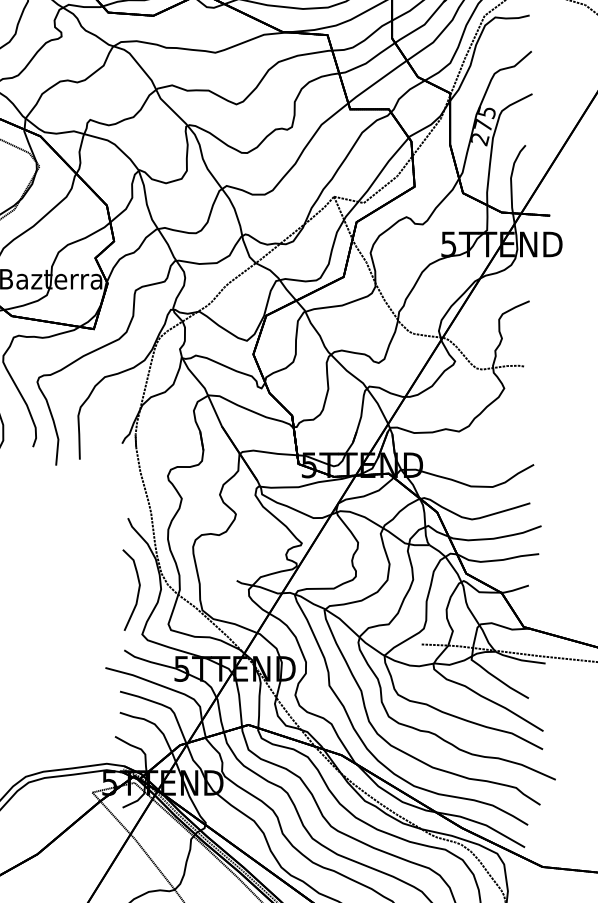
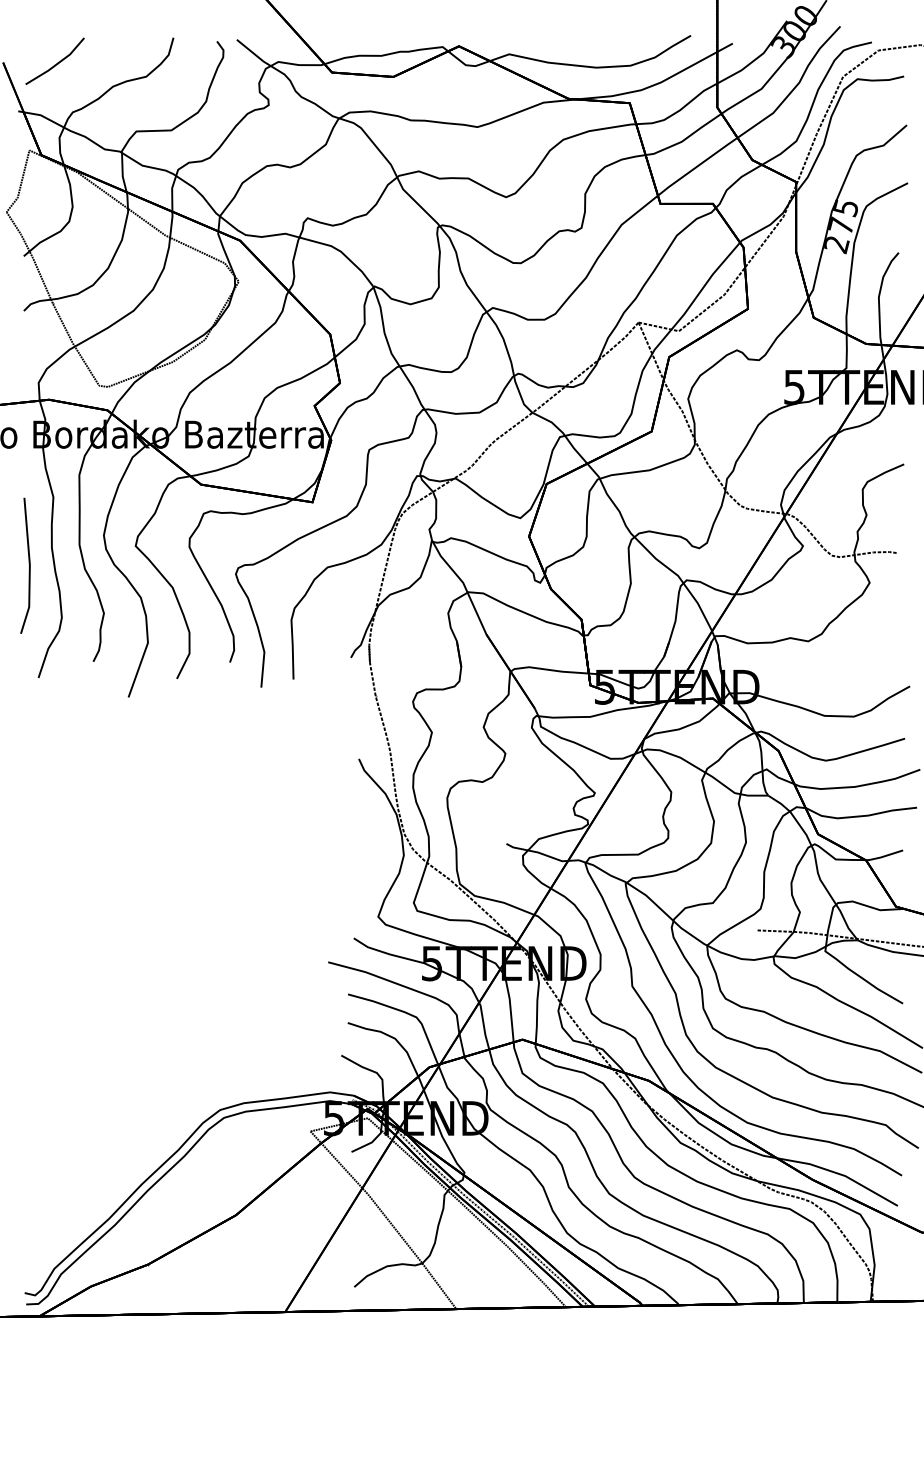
curve: (138, 590) -> (372, 857), removed

